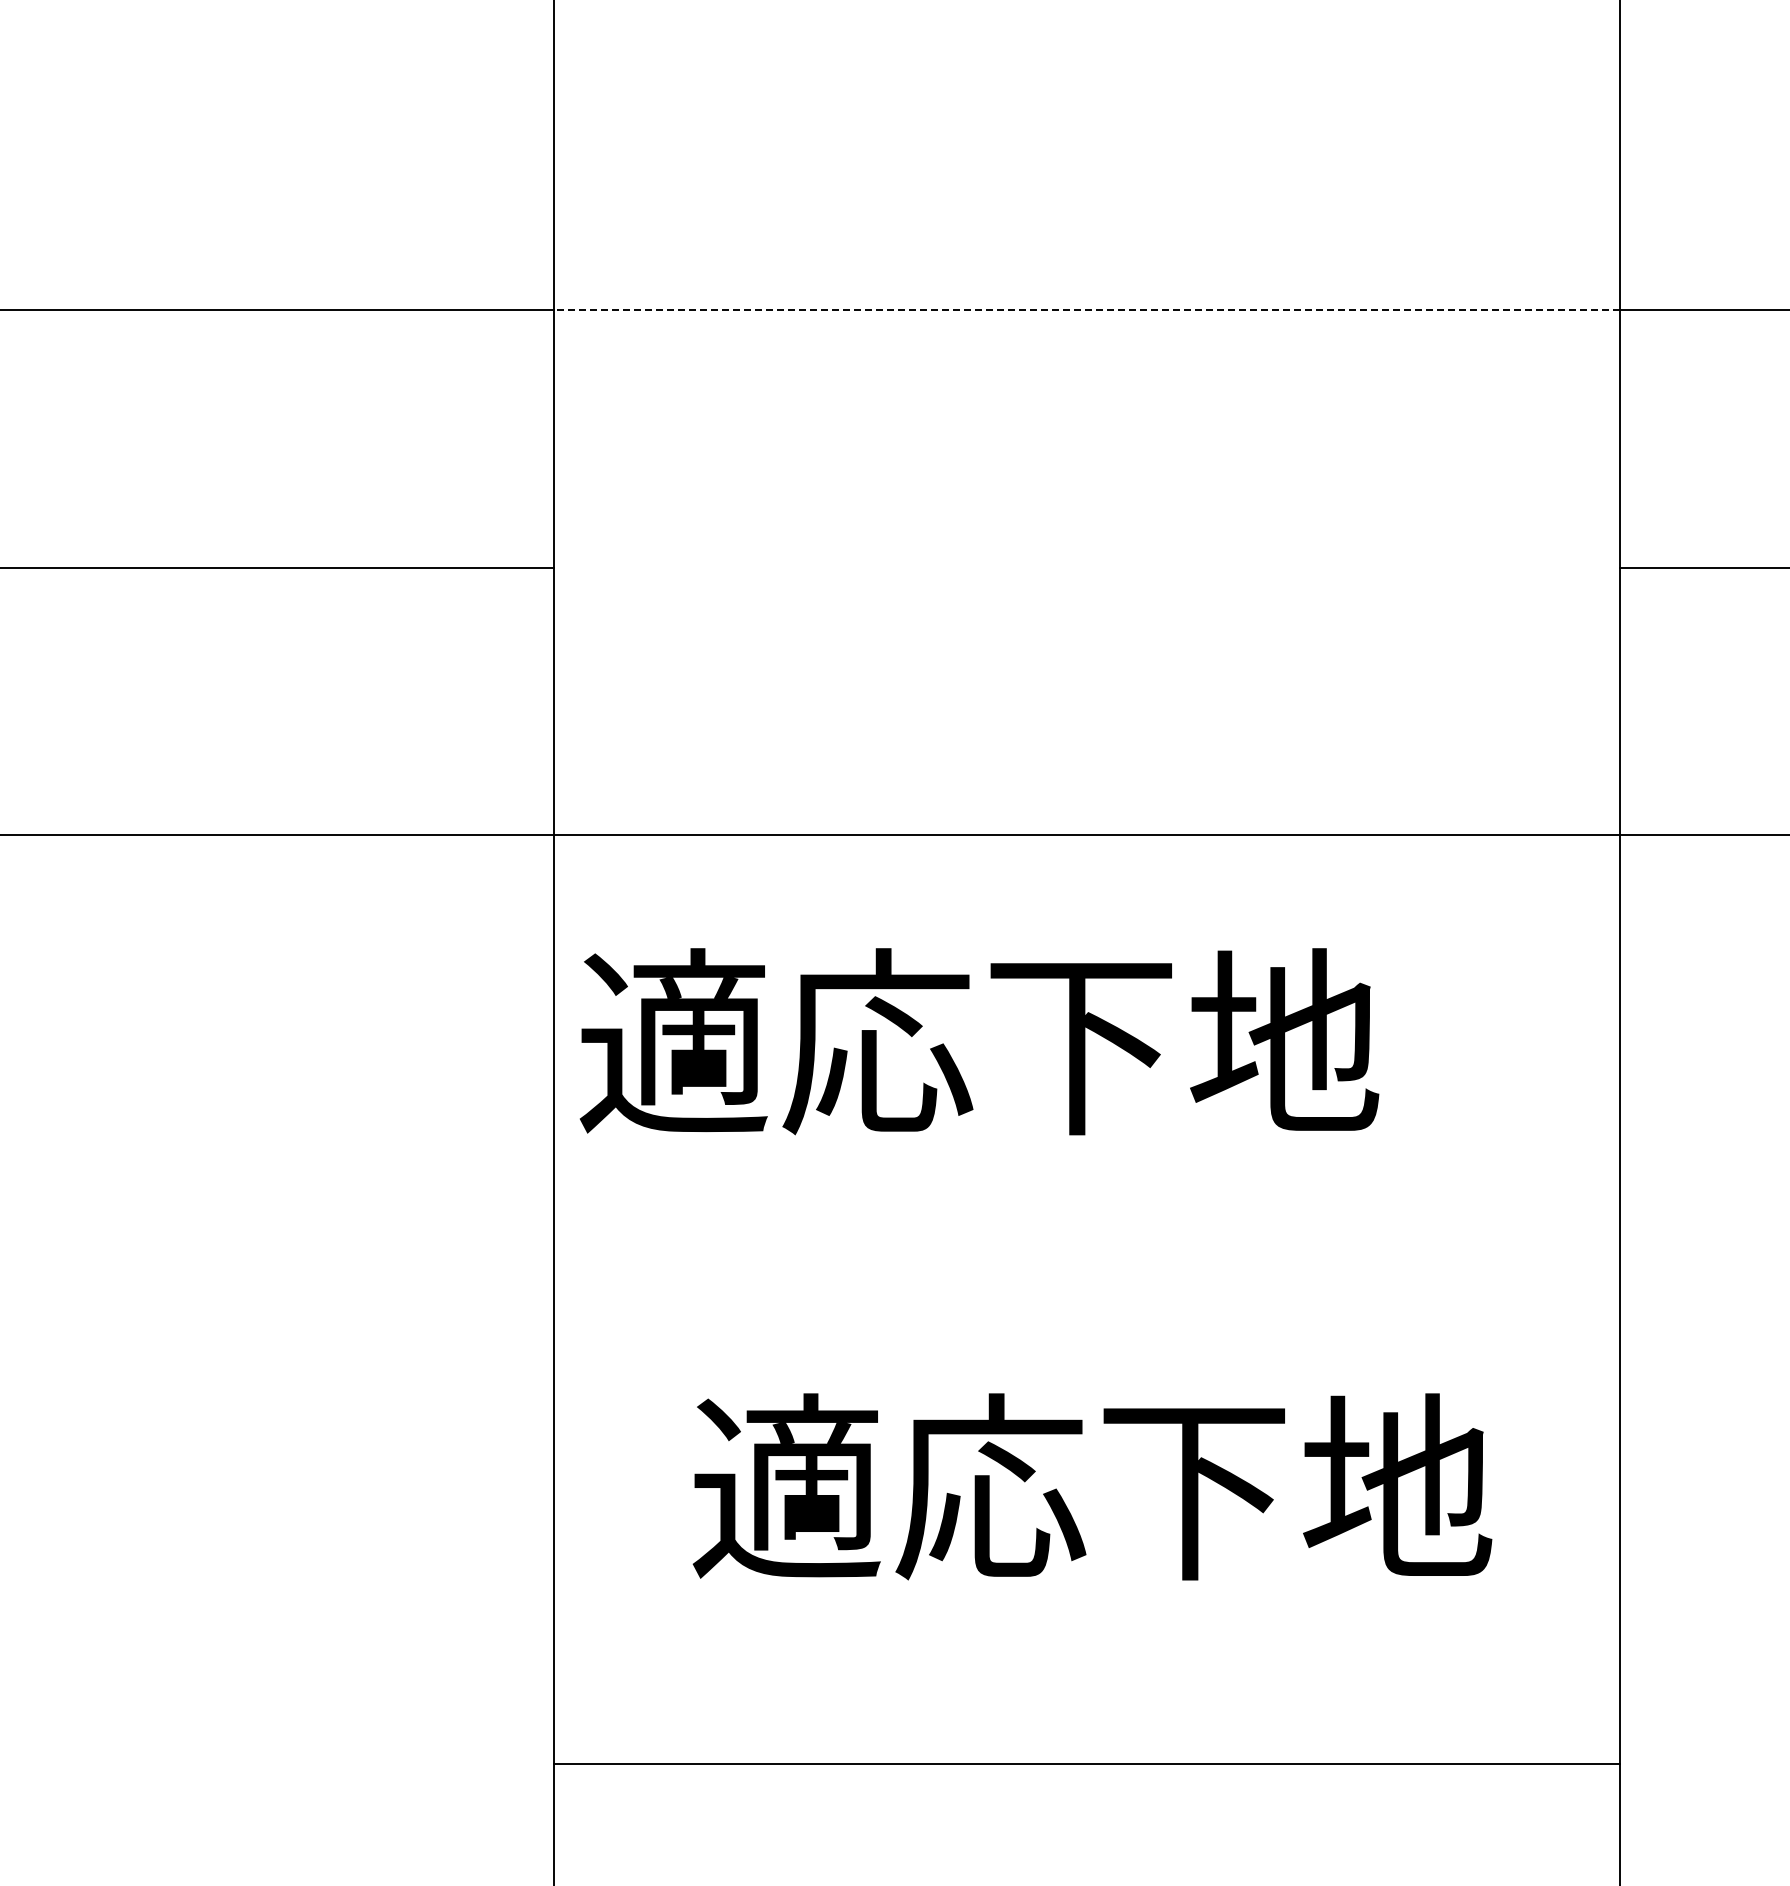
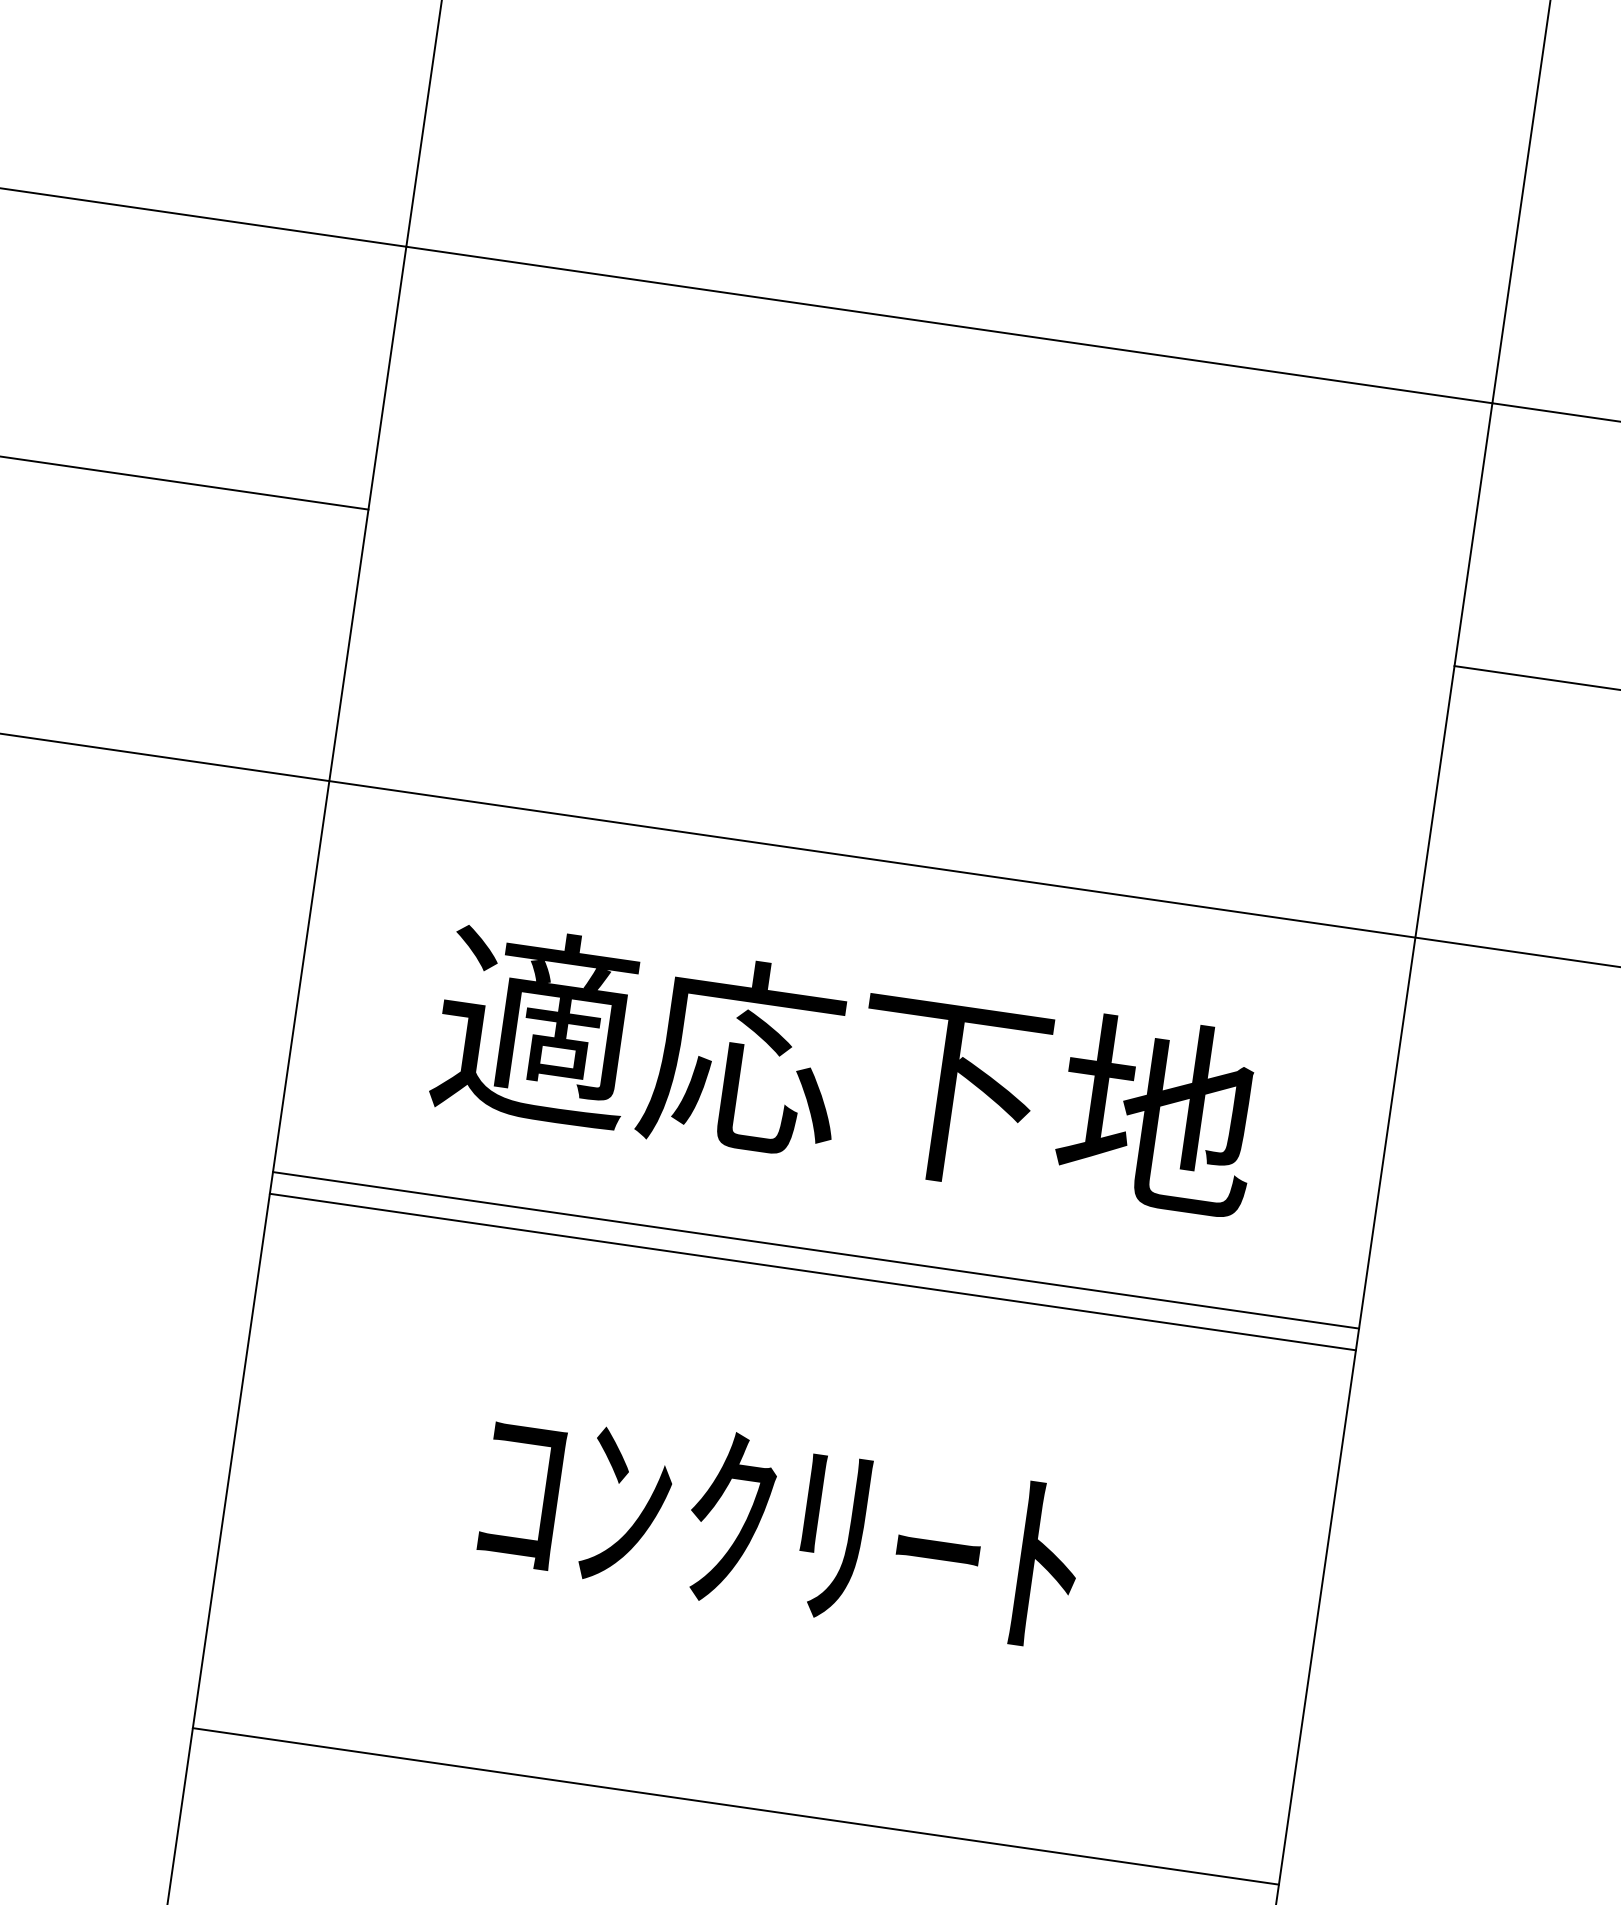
line: (1086, 310) -> (948, 325), dashed -> solid
text: (979, 1041) -> (847, 1070), moved
line: (1086, 1218) -> (815, 1250), added
line: (1086, 1239) -> (812, 1271), added
text: (1092, 1486) -> (782, 1524), 適応下地 -> ｺﾝｸﾘｰﾄ

